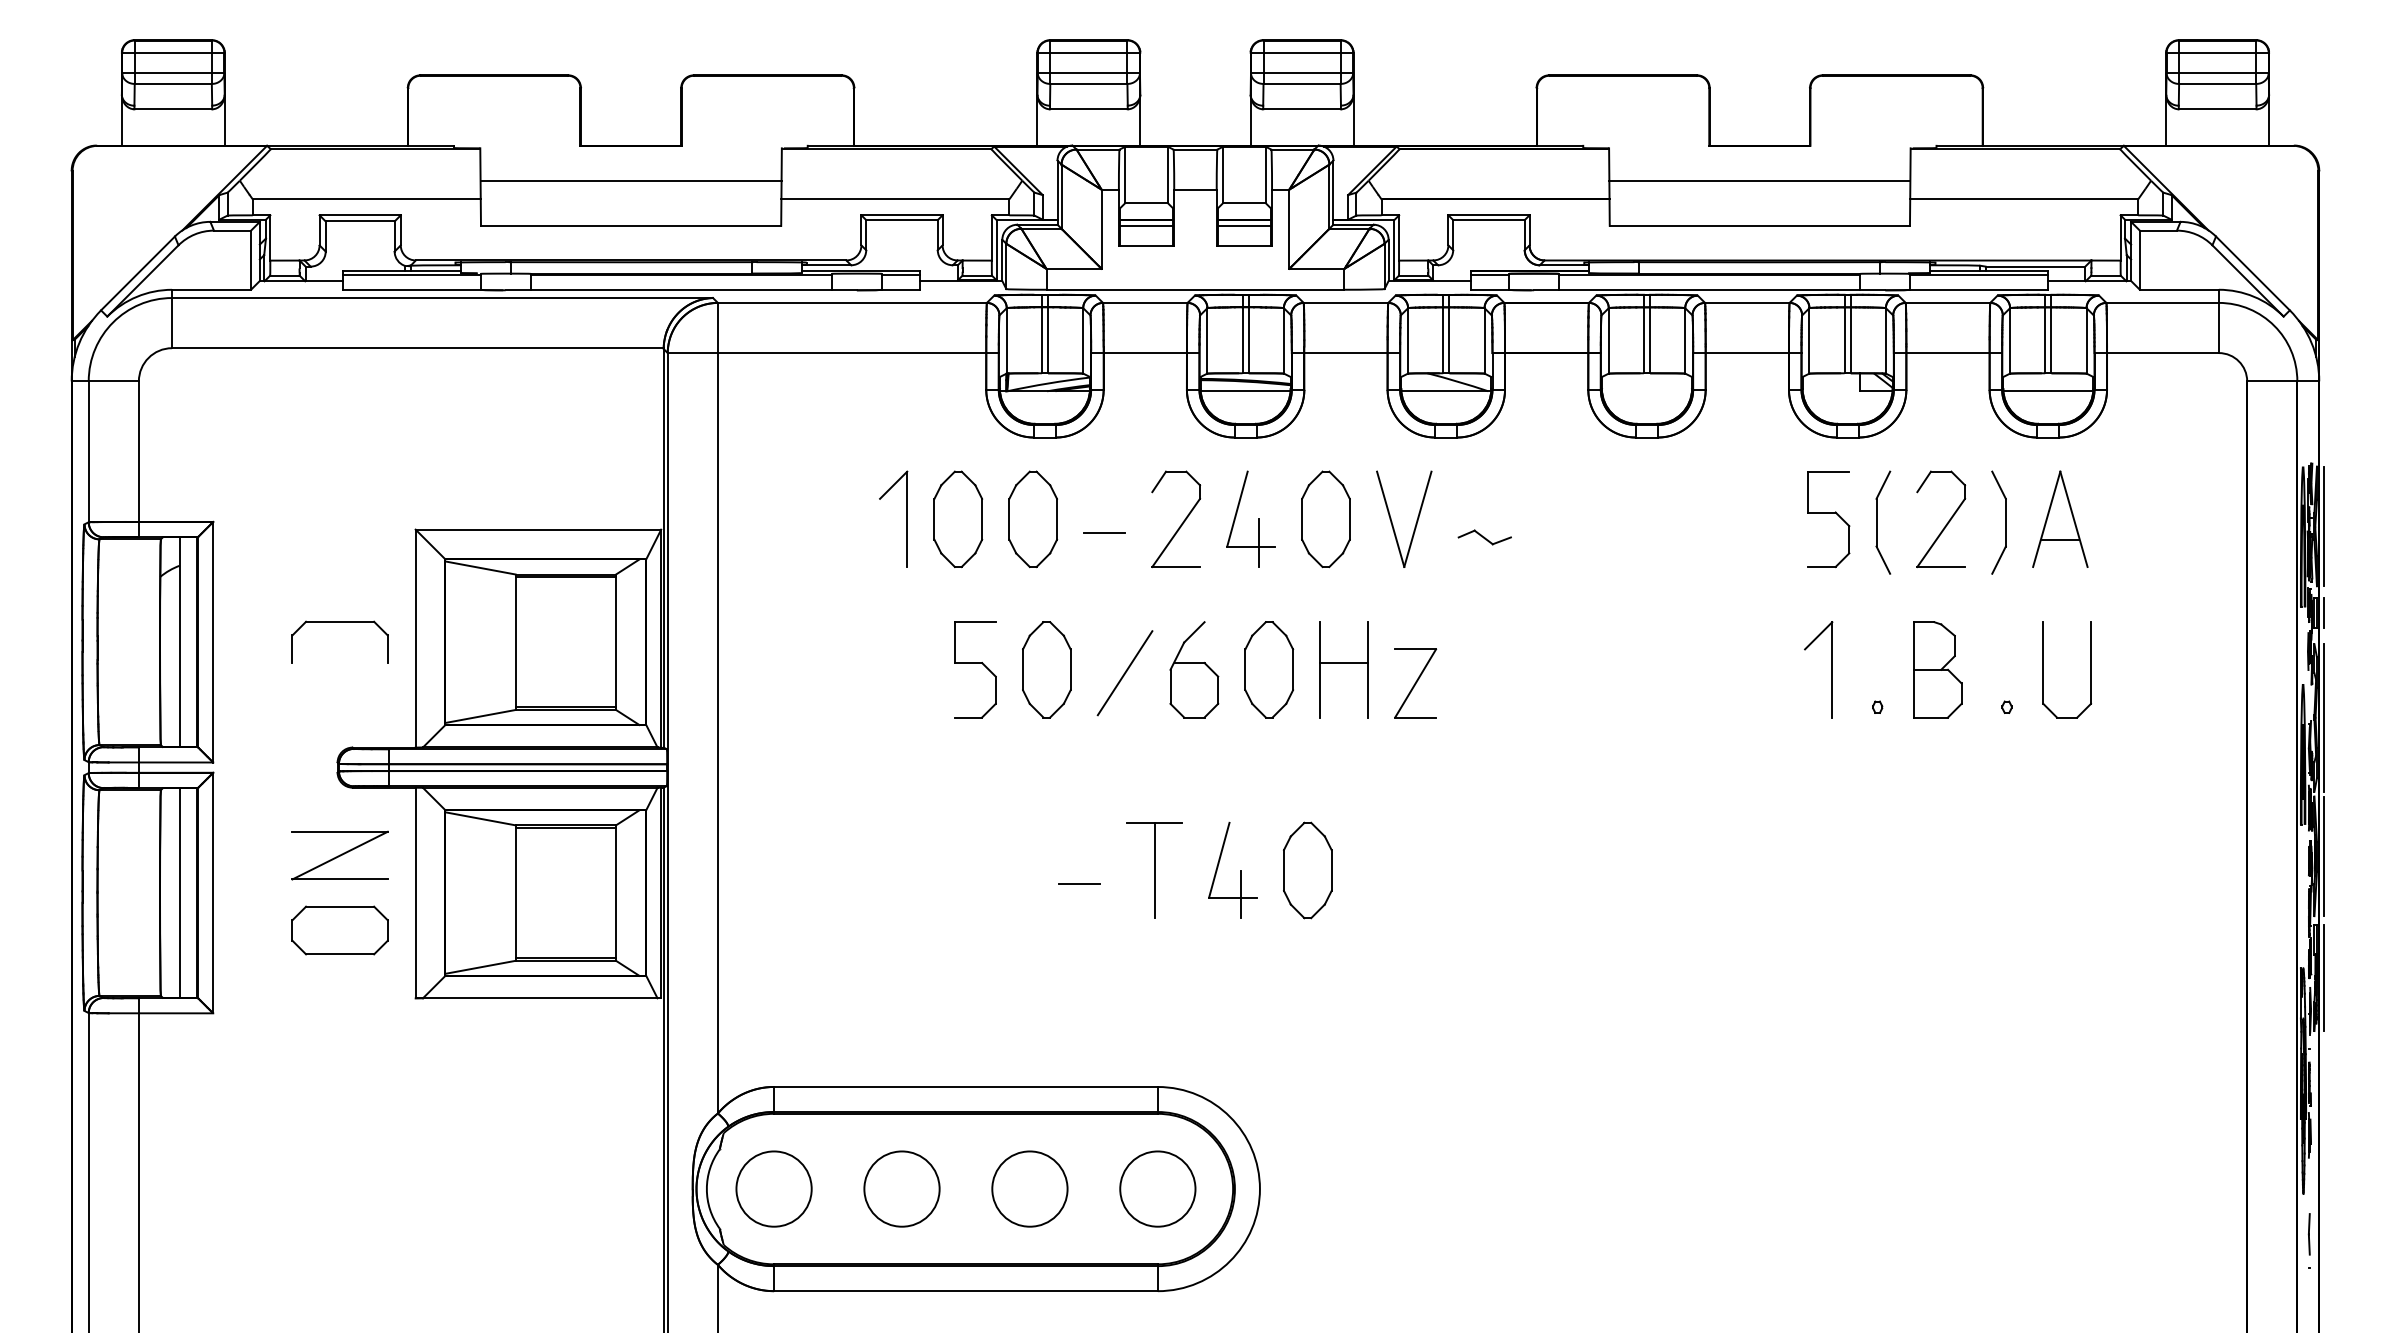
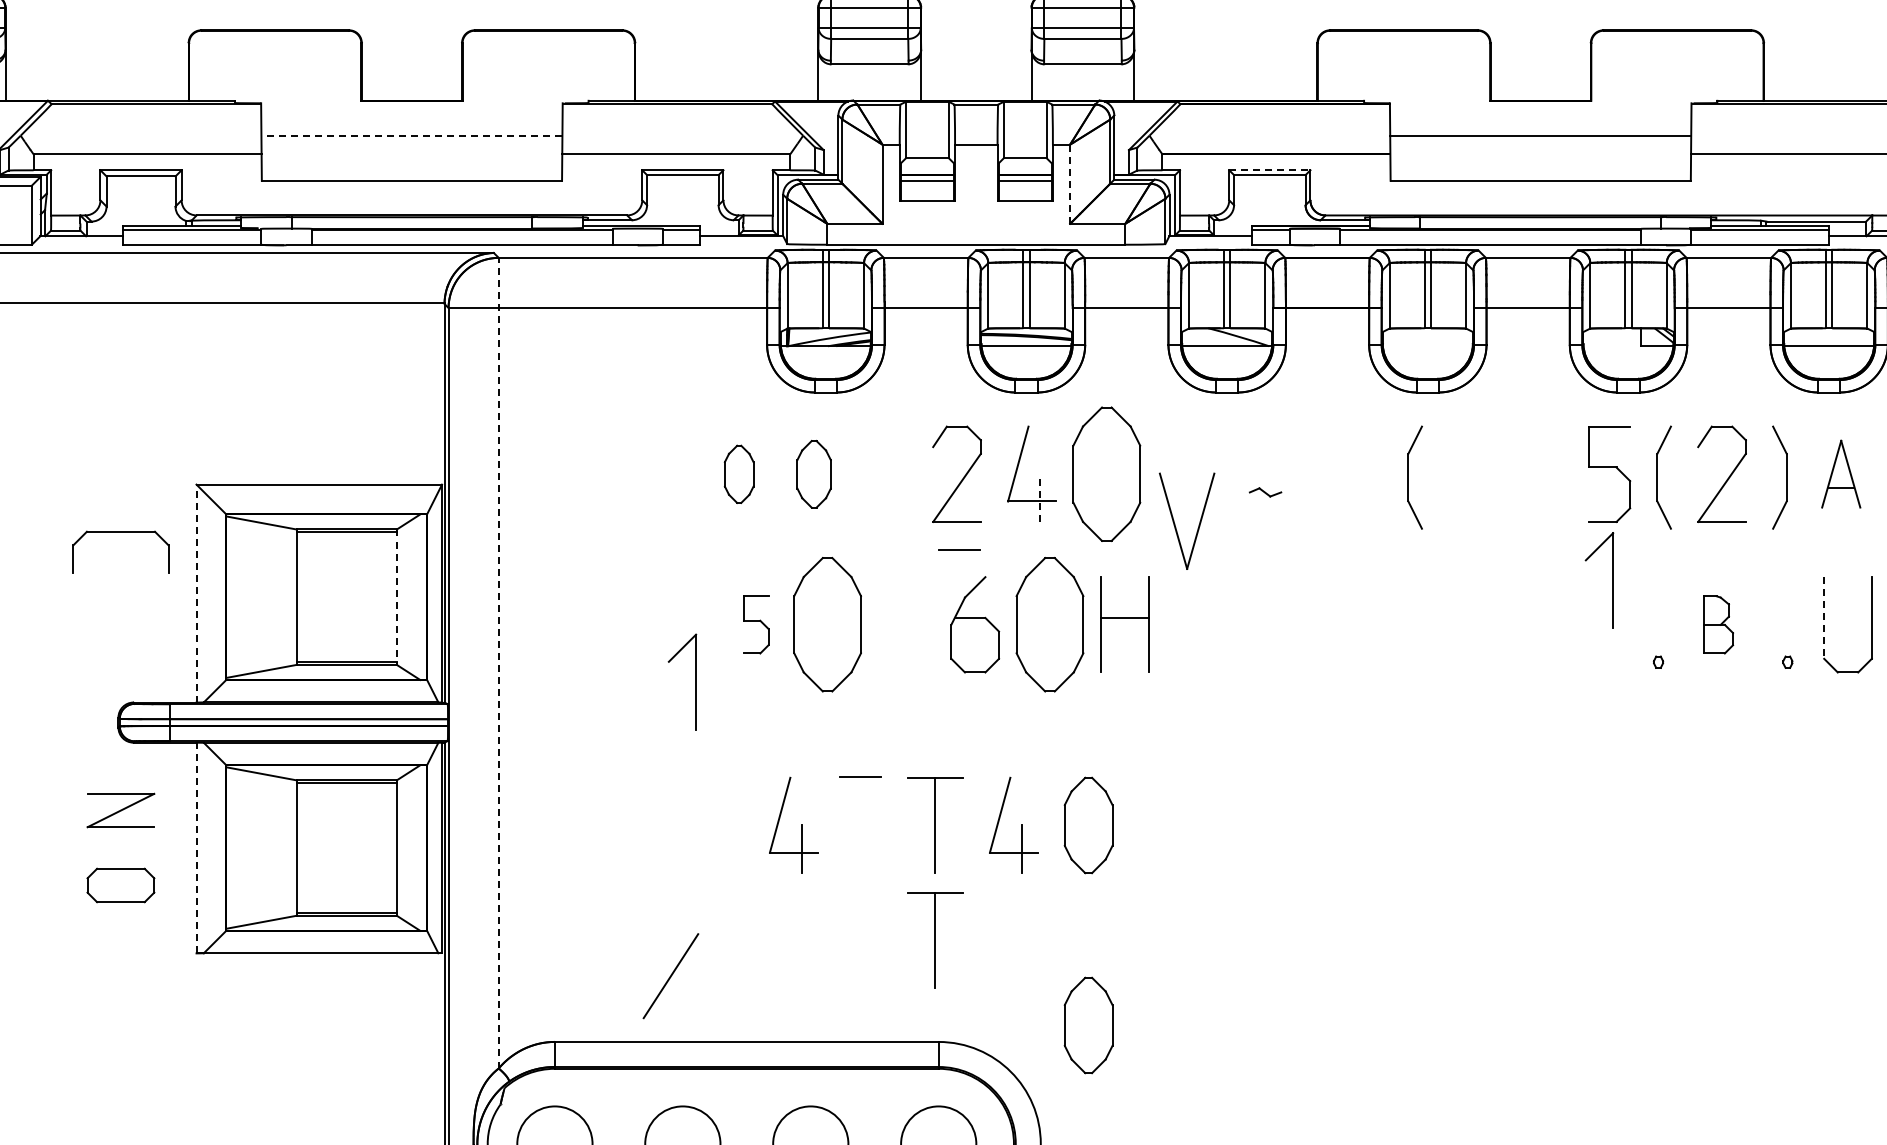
line: (631, 180) -> (412, 135), solid -> dashed
line: (1488, 215) -> (1269, 170), solid -> dashed
line: (1289, 229) -> (1070, 184), solid -> dashed
part: (906, 518) -> (695, 681), moved
part: (2060, 518) -> (1841, 473), size x0.7
part: (958, 519) -> (739, 474), size x0.6
part: (1033, 519) -> (814, 474), size x0.7
part: (1325, 519) -> (1106, 474), size x1.4
part: (1416, 519) -> (1199, 521), moved
part: (1634, 522) -> (1415, 477), added
line: (1104, 532) -> (959, 549), moved
part: (1484, 537) -> (1265, 492), size x0.6
line: (1259, 543) -> (1040, 498), solid -> dashed
part: (339, 622) -> (120, 532), moved
line: (415, 638) -> (196, 593), solid -> dashed
line: (616, 642) -> (397, 597), solid -> dashed
line: (2043, 663) -> (1824, 618), solid -> dashed
part: (975, 669) -> (756, 624), size x0.6
part: (1046, 669) -> (827, 624), size x1.4
part: (1269, 669) -> (1050, 624), size x1.4
part: (1831, 669) -> (1612, 580), moved
part: (1937, 669) -> (1718, 624), size x0.6
line: (1124, 673) -> (670, 976), moved
part: (1415, 683) -> (1196, 638), removed
line: (717, 707) -> (498, 662), solid -> dashed
part: (339, 855) -> (120, 810), size x0.7
part: (1020, 870) -> (801, 825), added
line: (1079, 883) -> (860, 776), moved
line: (415, 892) -> (196, 847), solid -> dashed
part: (339, 930) -> (120, 885), size x0.7
part: (1154, 985) -> (935, 940), added
part: (1307, 1070) -> (1088, 1025), added

